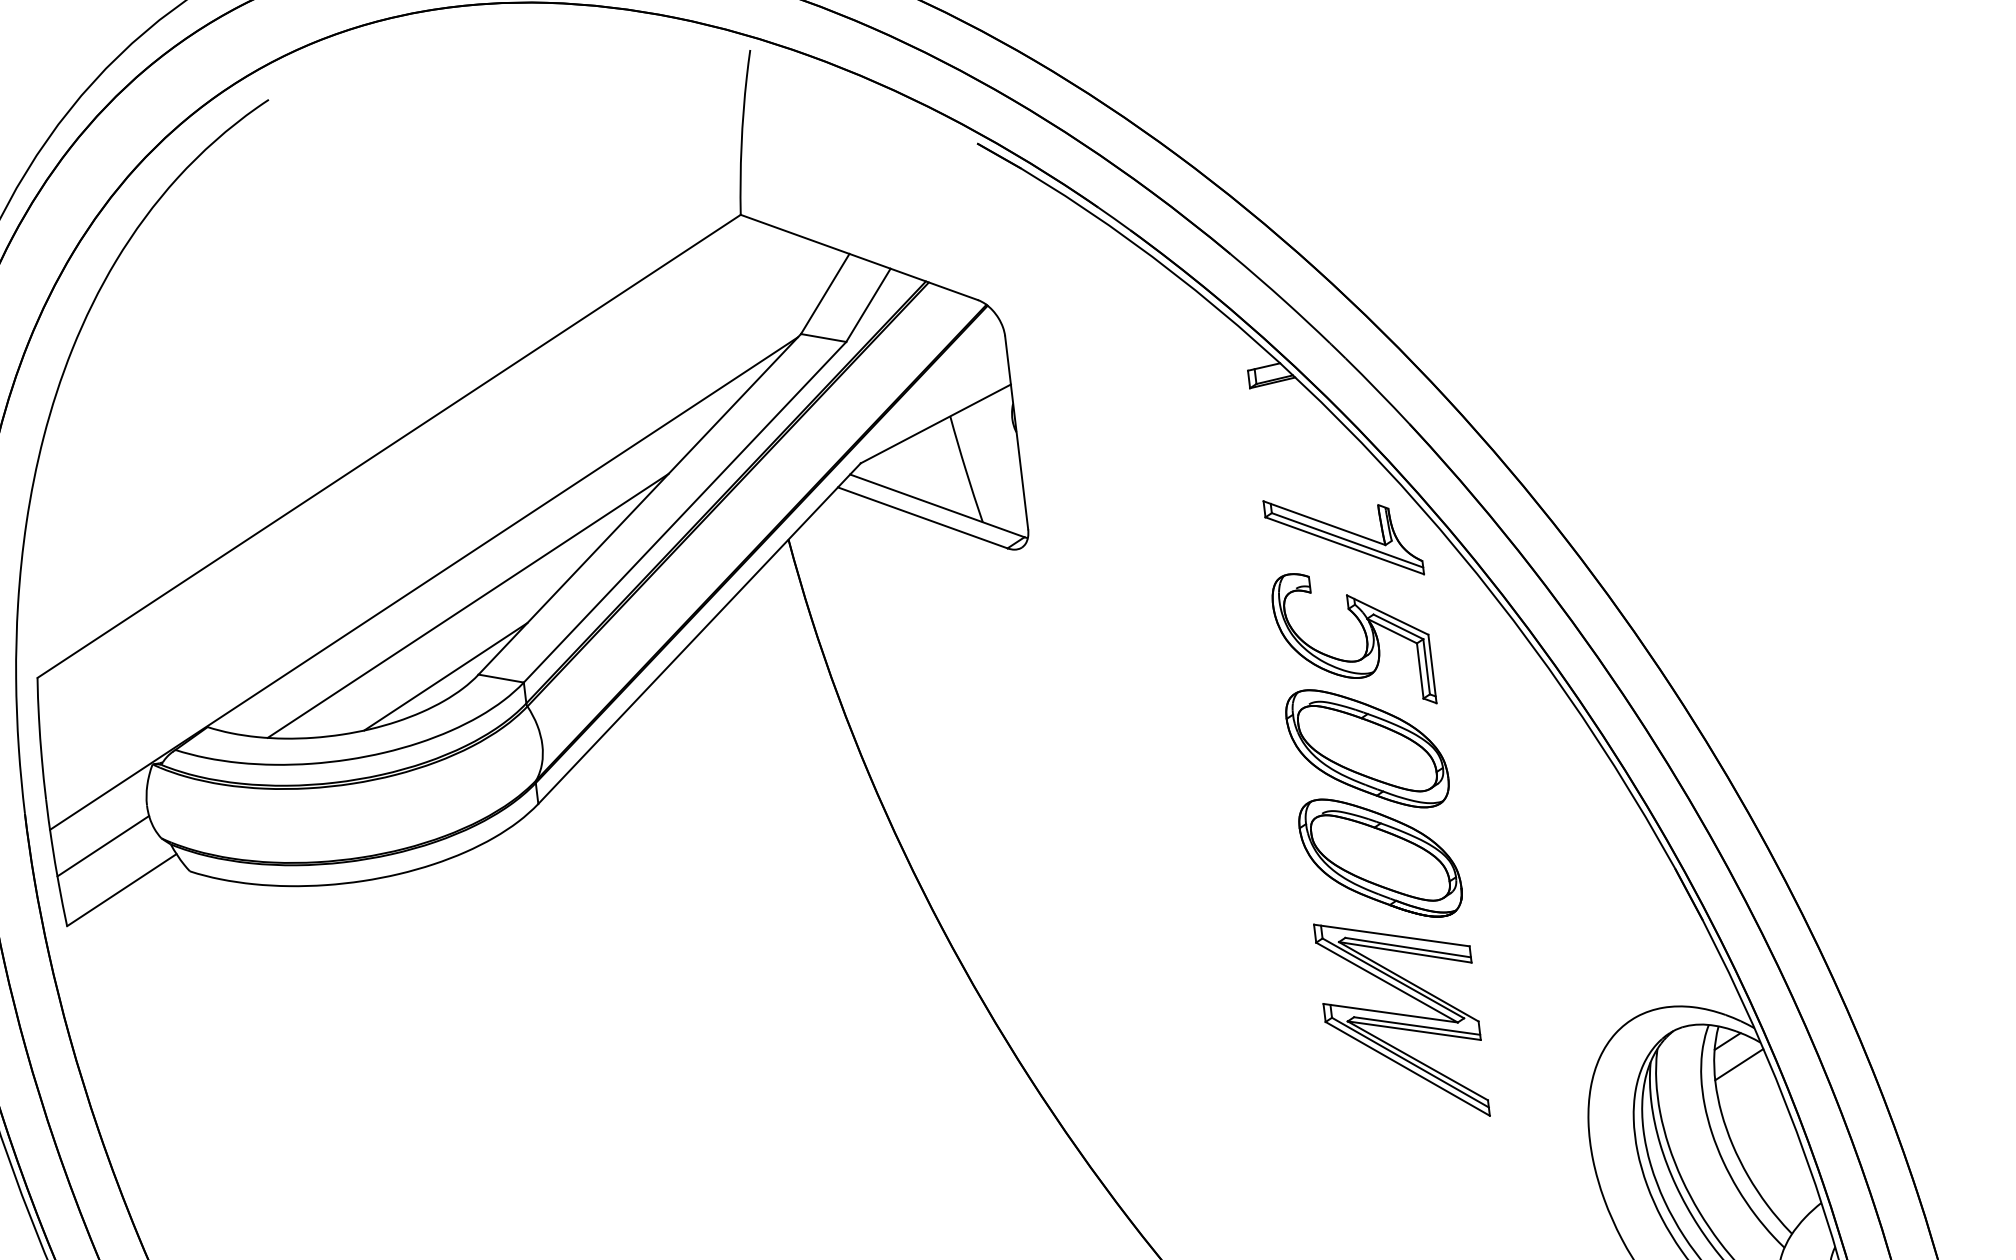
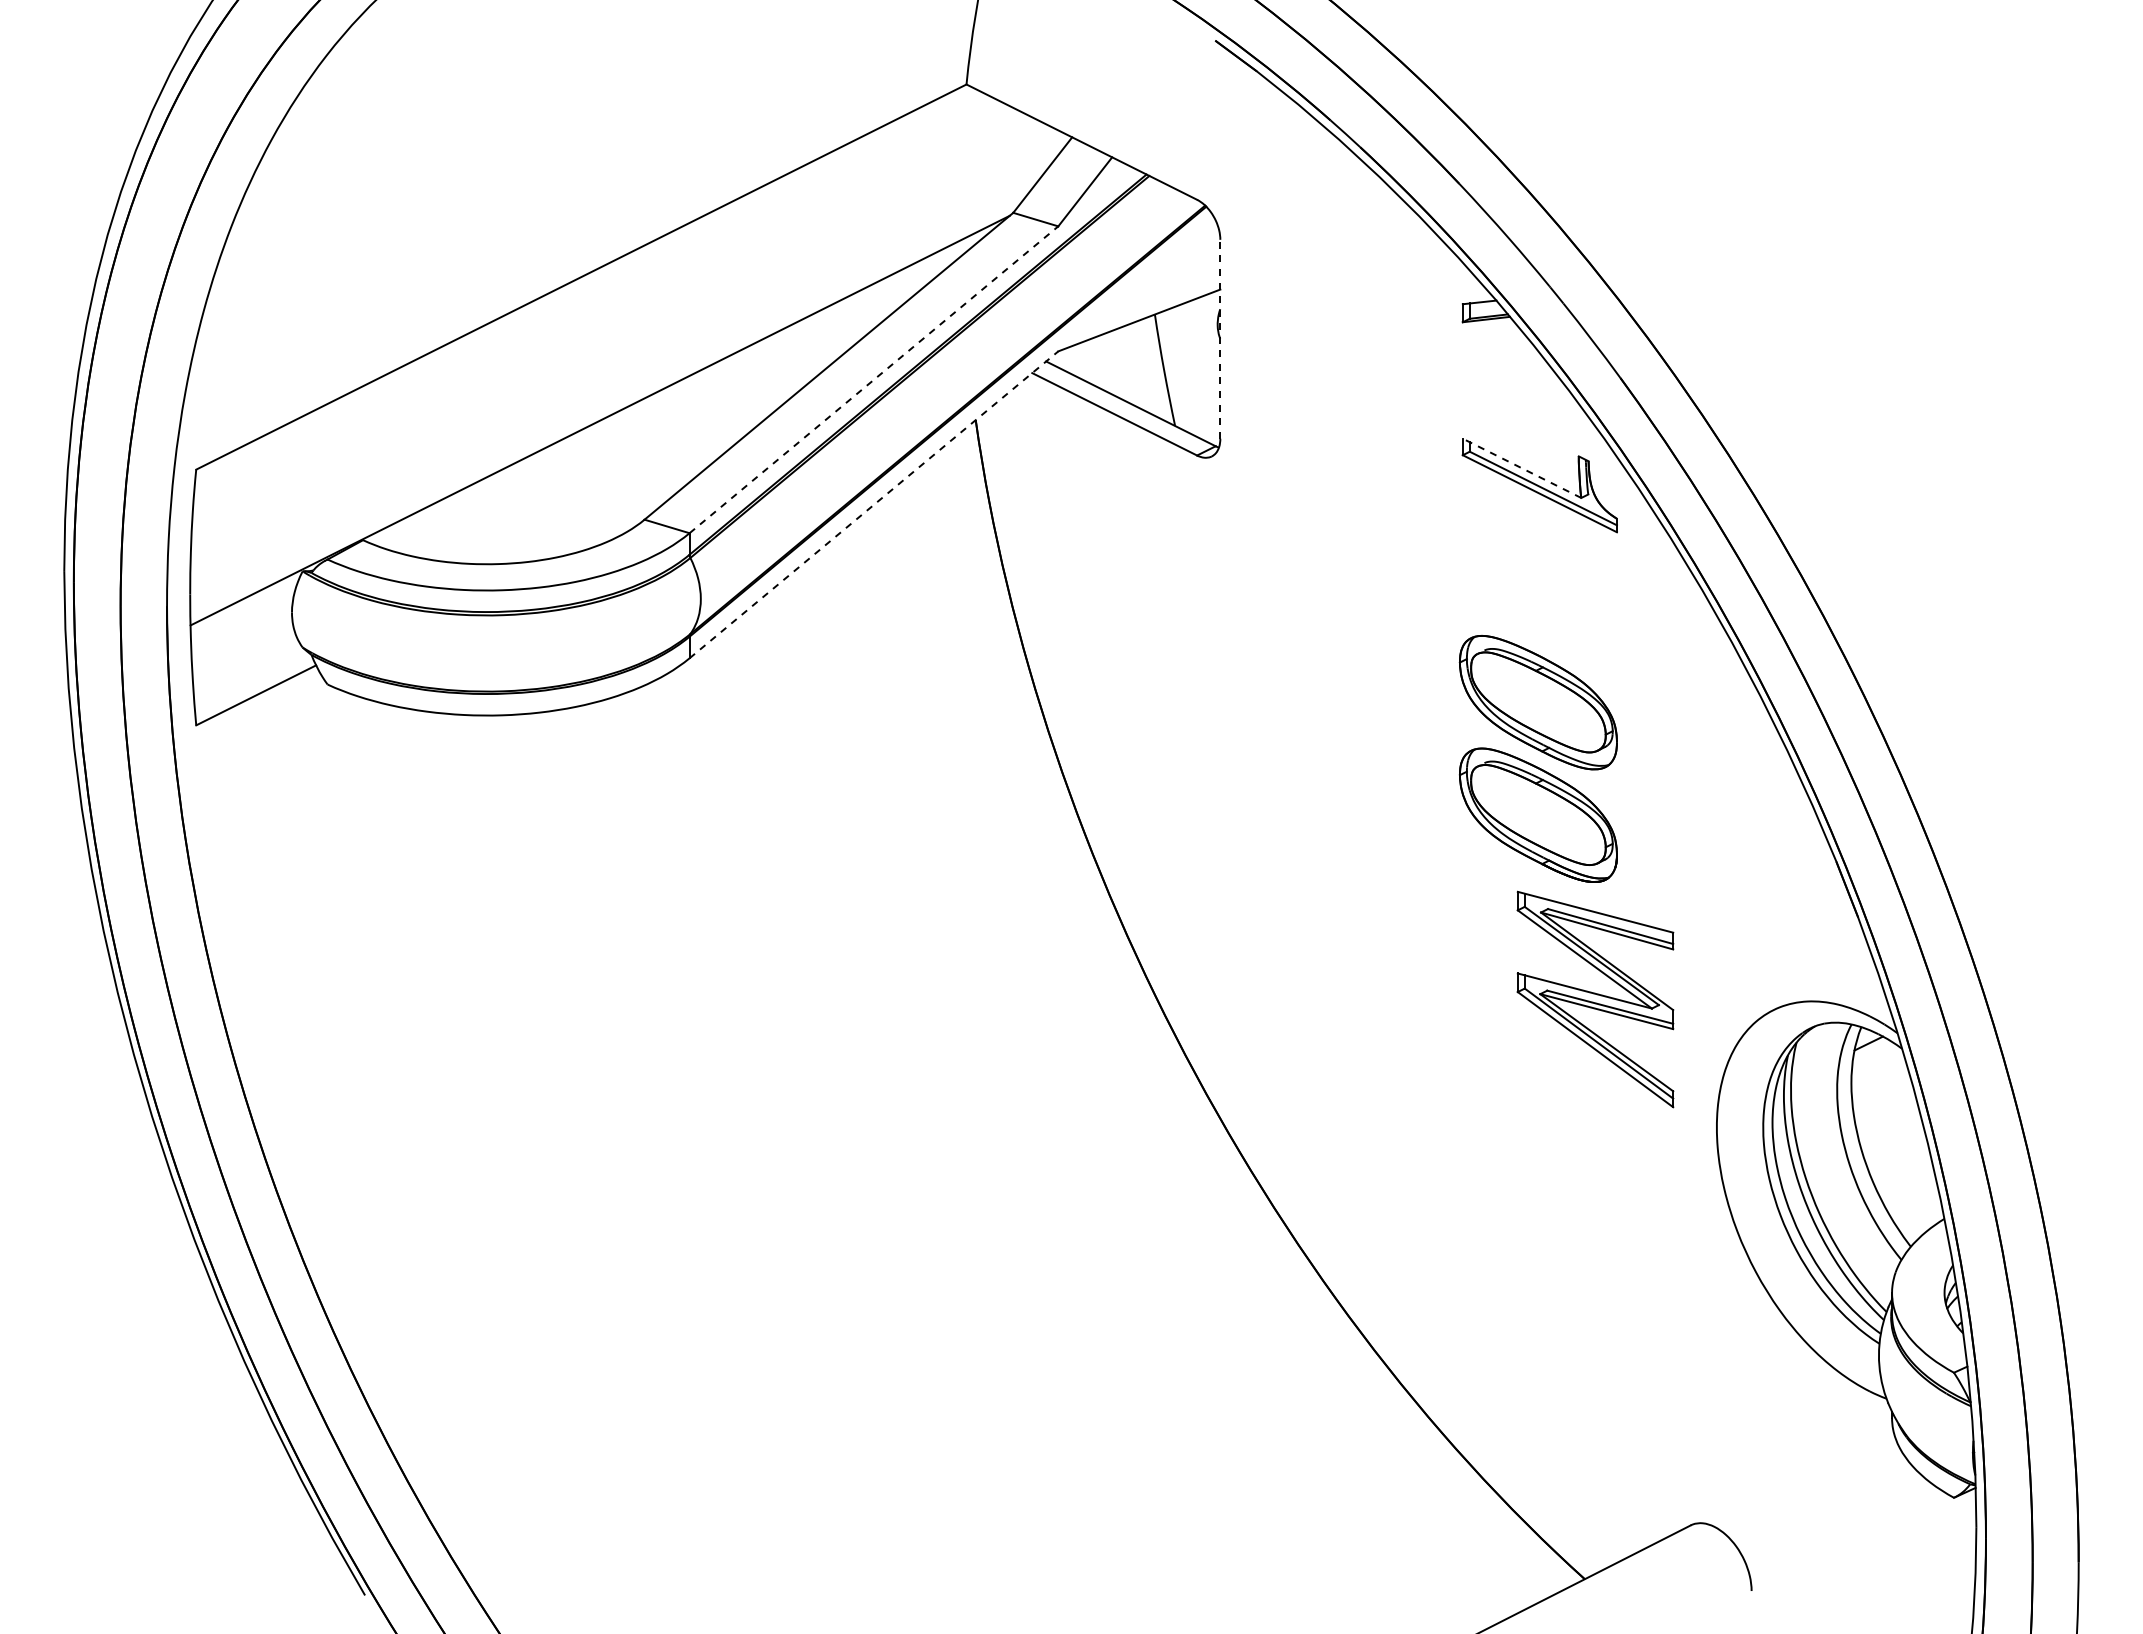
line: (1016, 432) -> (1220, 338), solid -> dashed
line: (684, 512) -> (873, 379), solid -> dashed
line: (1323, 523) -> (1521, 468), solid -> dashed
line: (467, 605) -> (641, 448), removed
line: (699, 633) -> (873, 504), solid -> dashed
part: (1364, 635) -> (1549, 587), removed
line: (445, 676) -> (610, 517), removed
line: (103, 846) -> (242, 648), removed
part: (1401, 1020) -> (1595, 999), moved
line: (1739, 1064) -> (1877, 1068), removed

